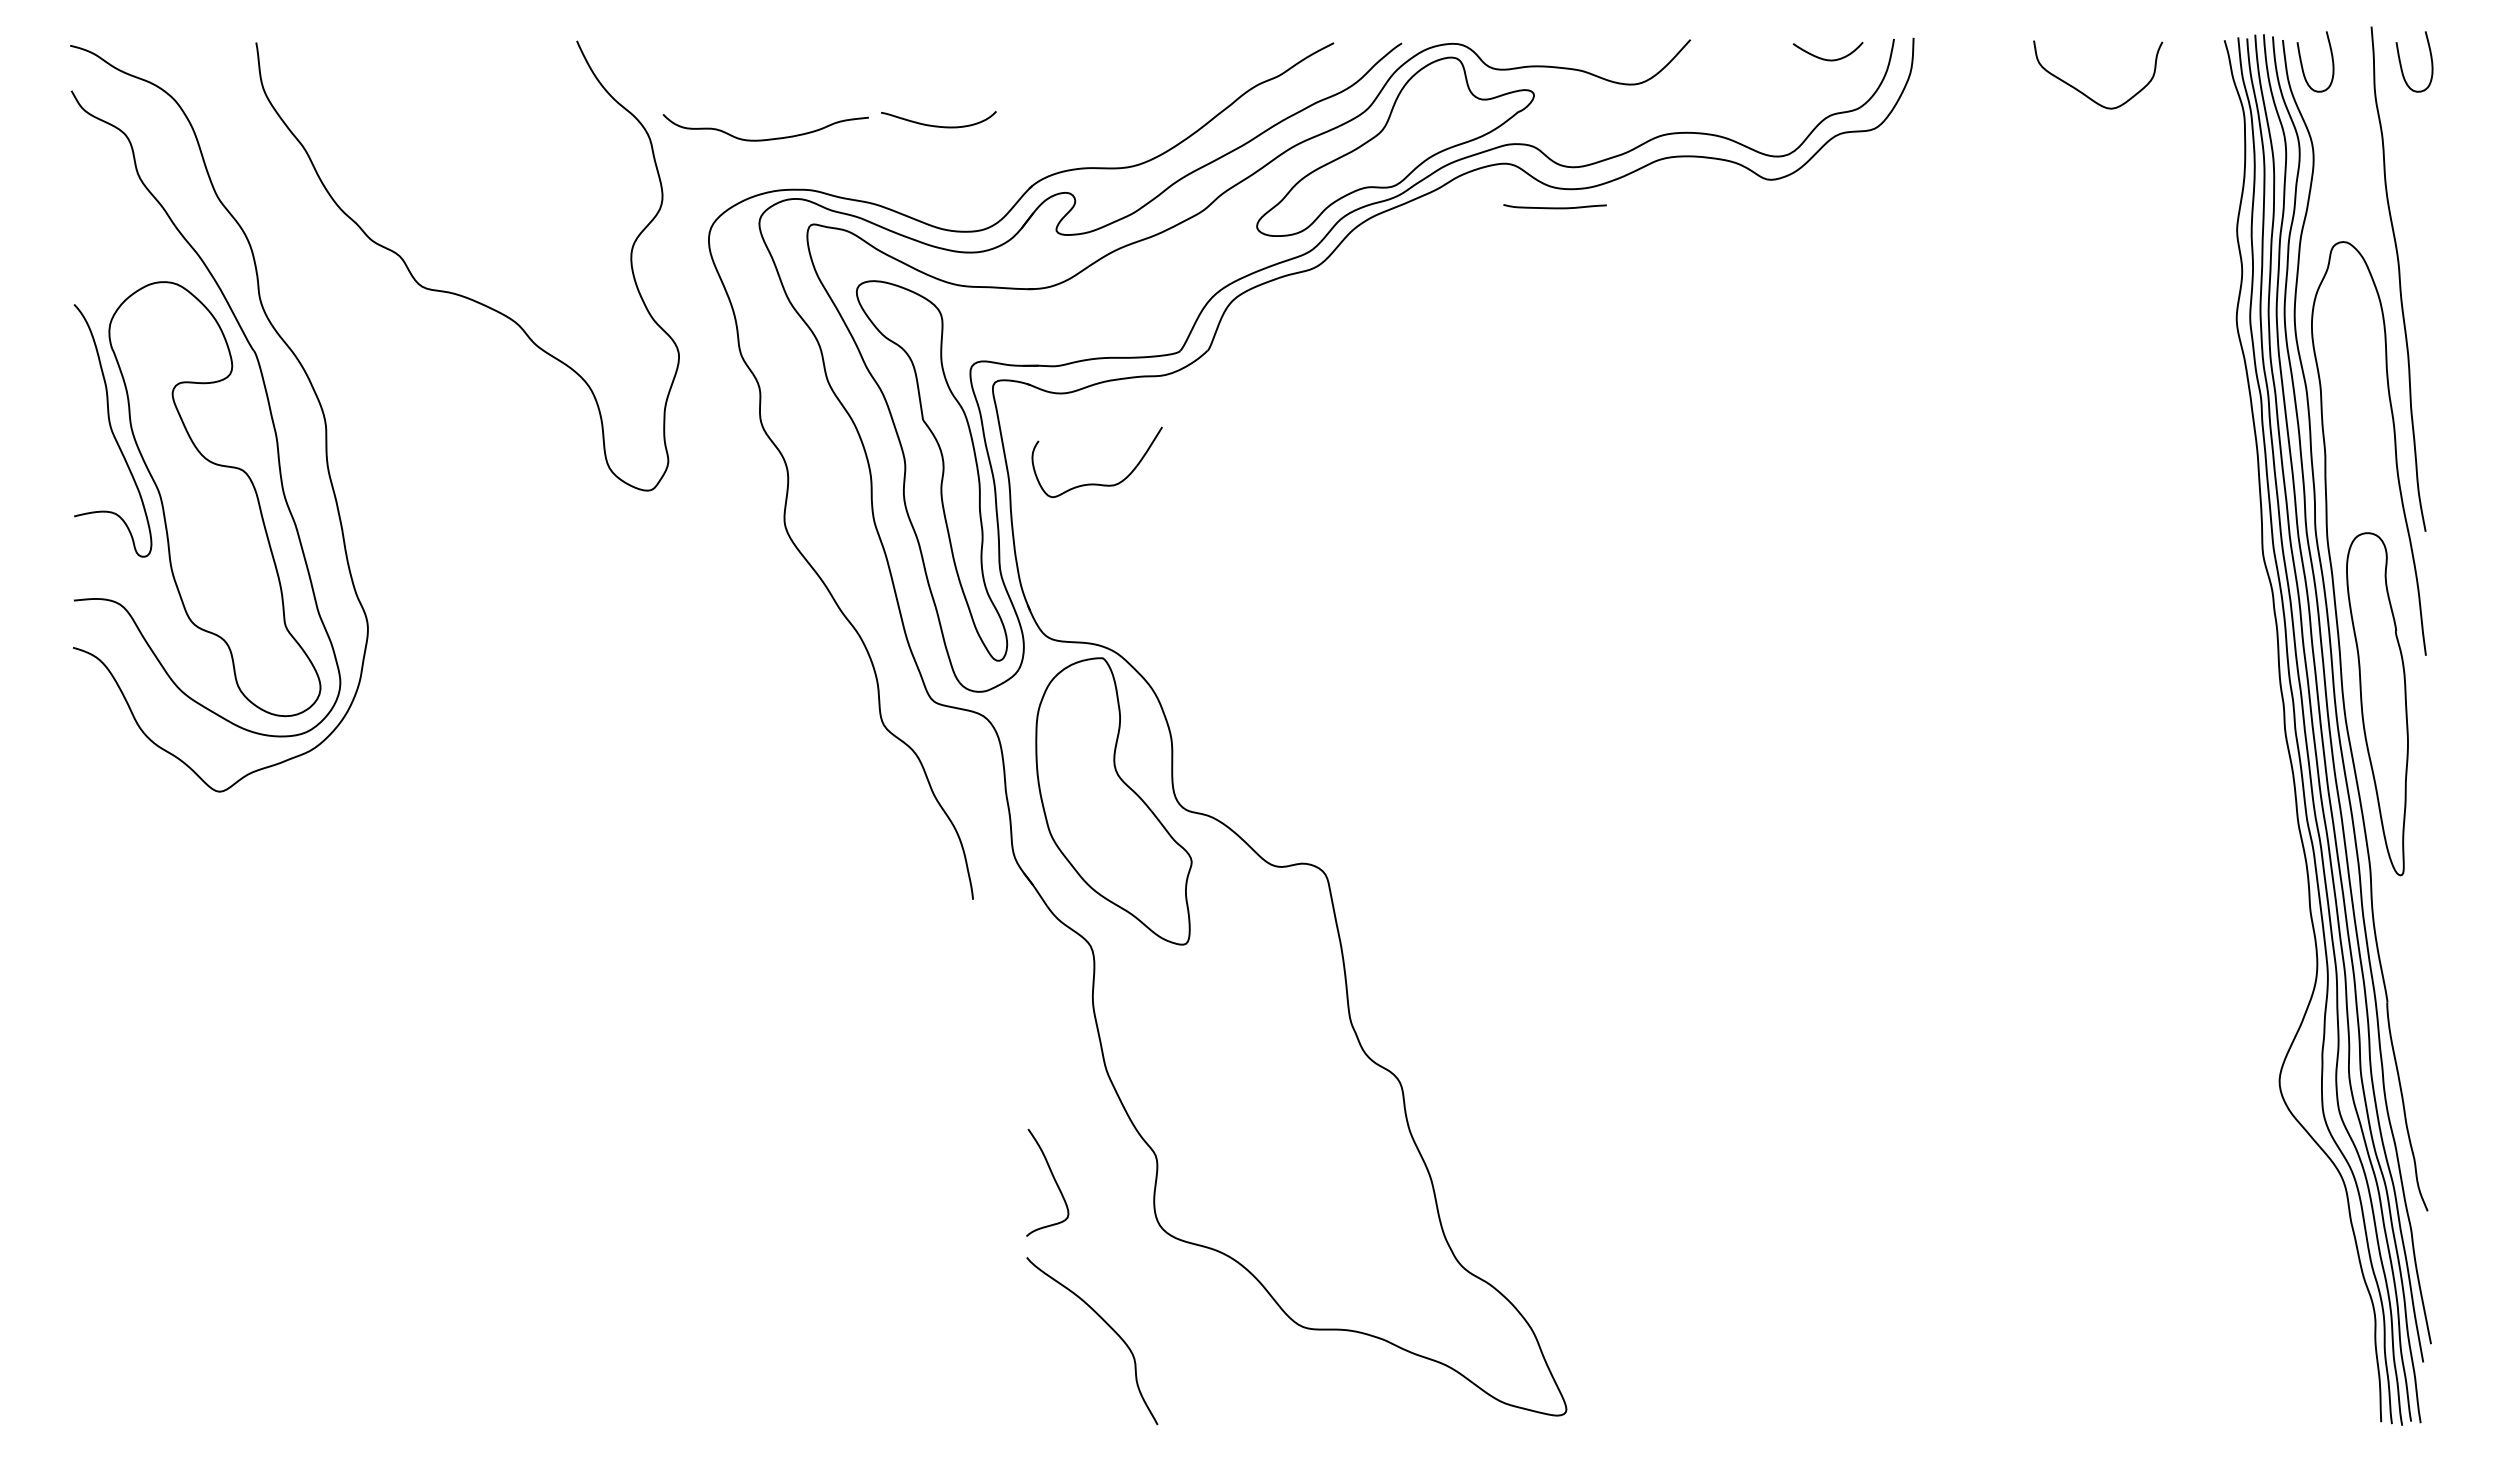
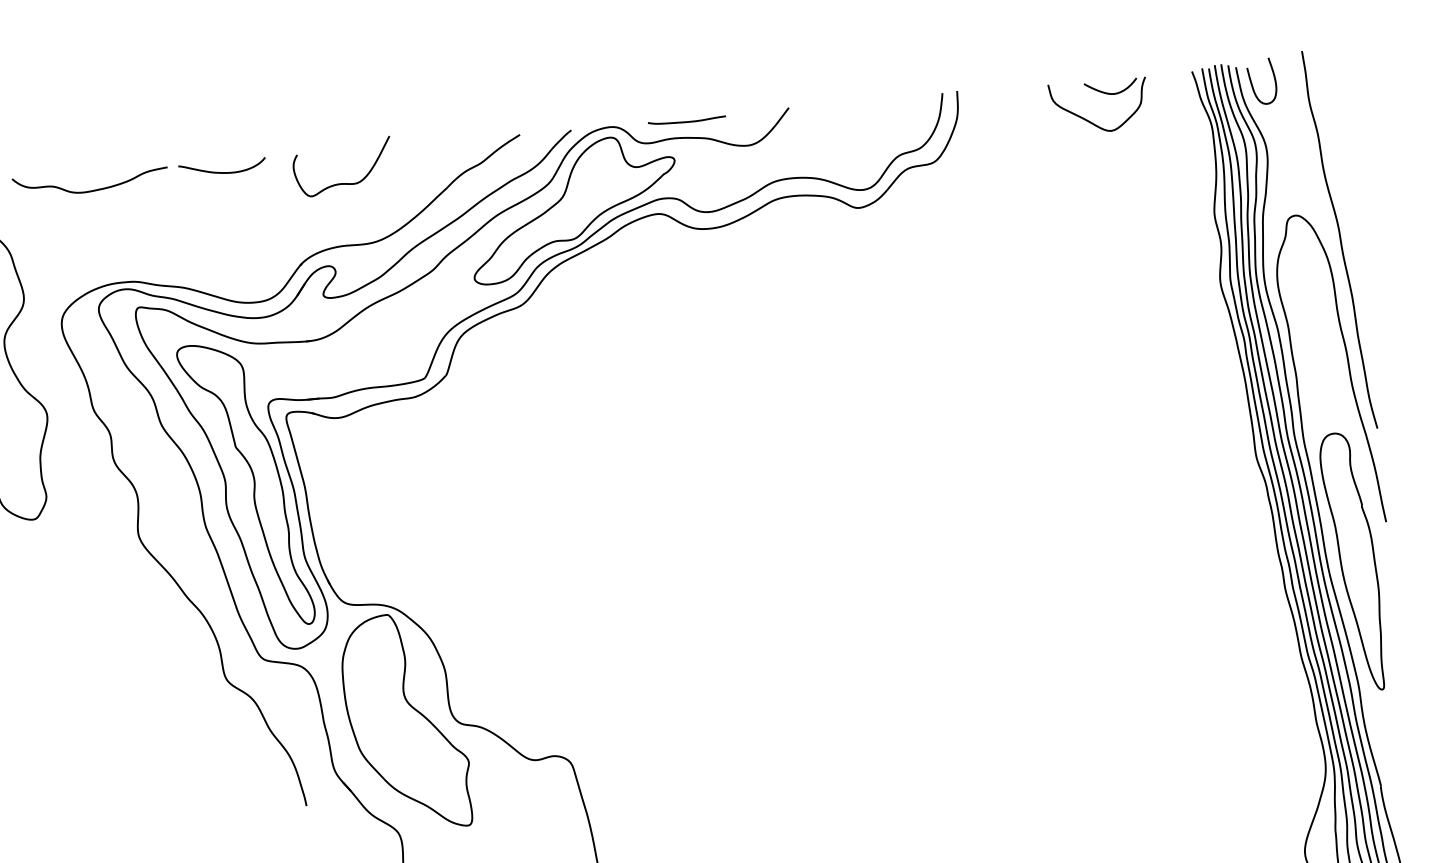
curve: (1825, 58) -> (1109, 92), moved
curve: (2401, 63) -> (1327, 76), removed
curve: (938, 125) -> (222, 172), moved
curve: (768, 138) -> (93, 189), moved
curve: (1554, 207) -> (686, 121), moved
curve: (1096, 483) -> (343, 183), moved

